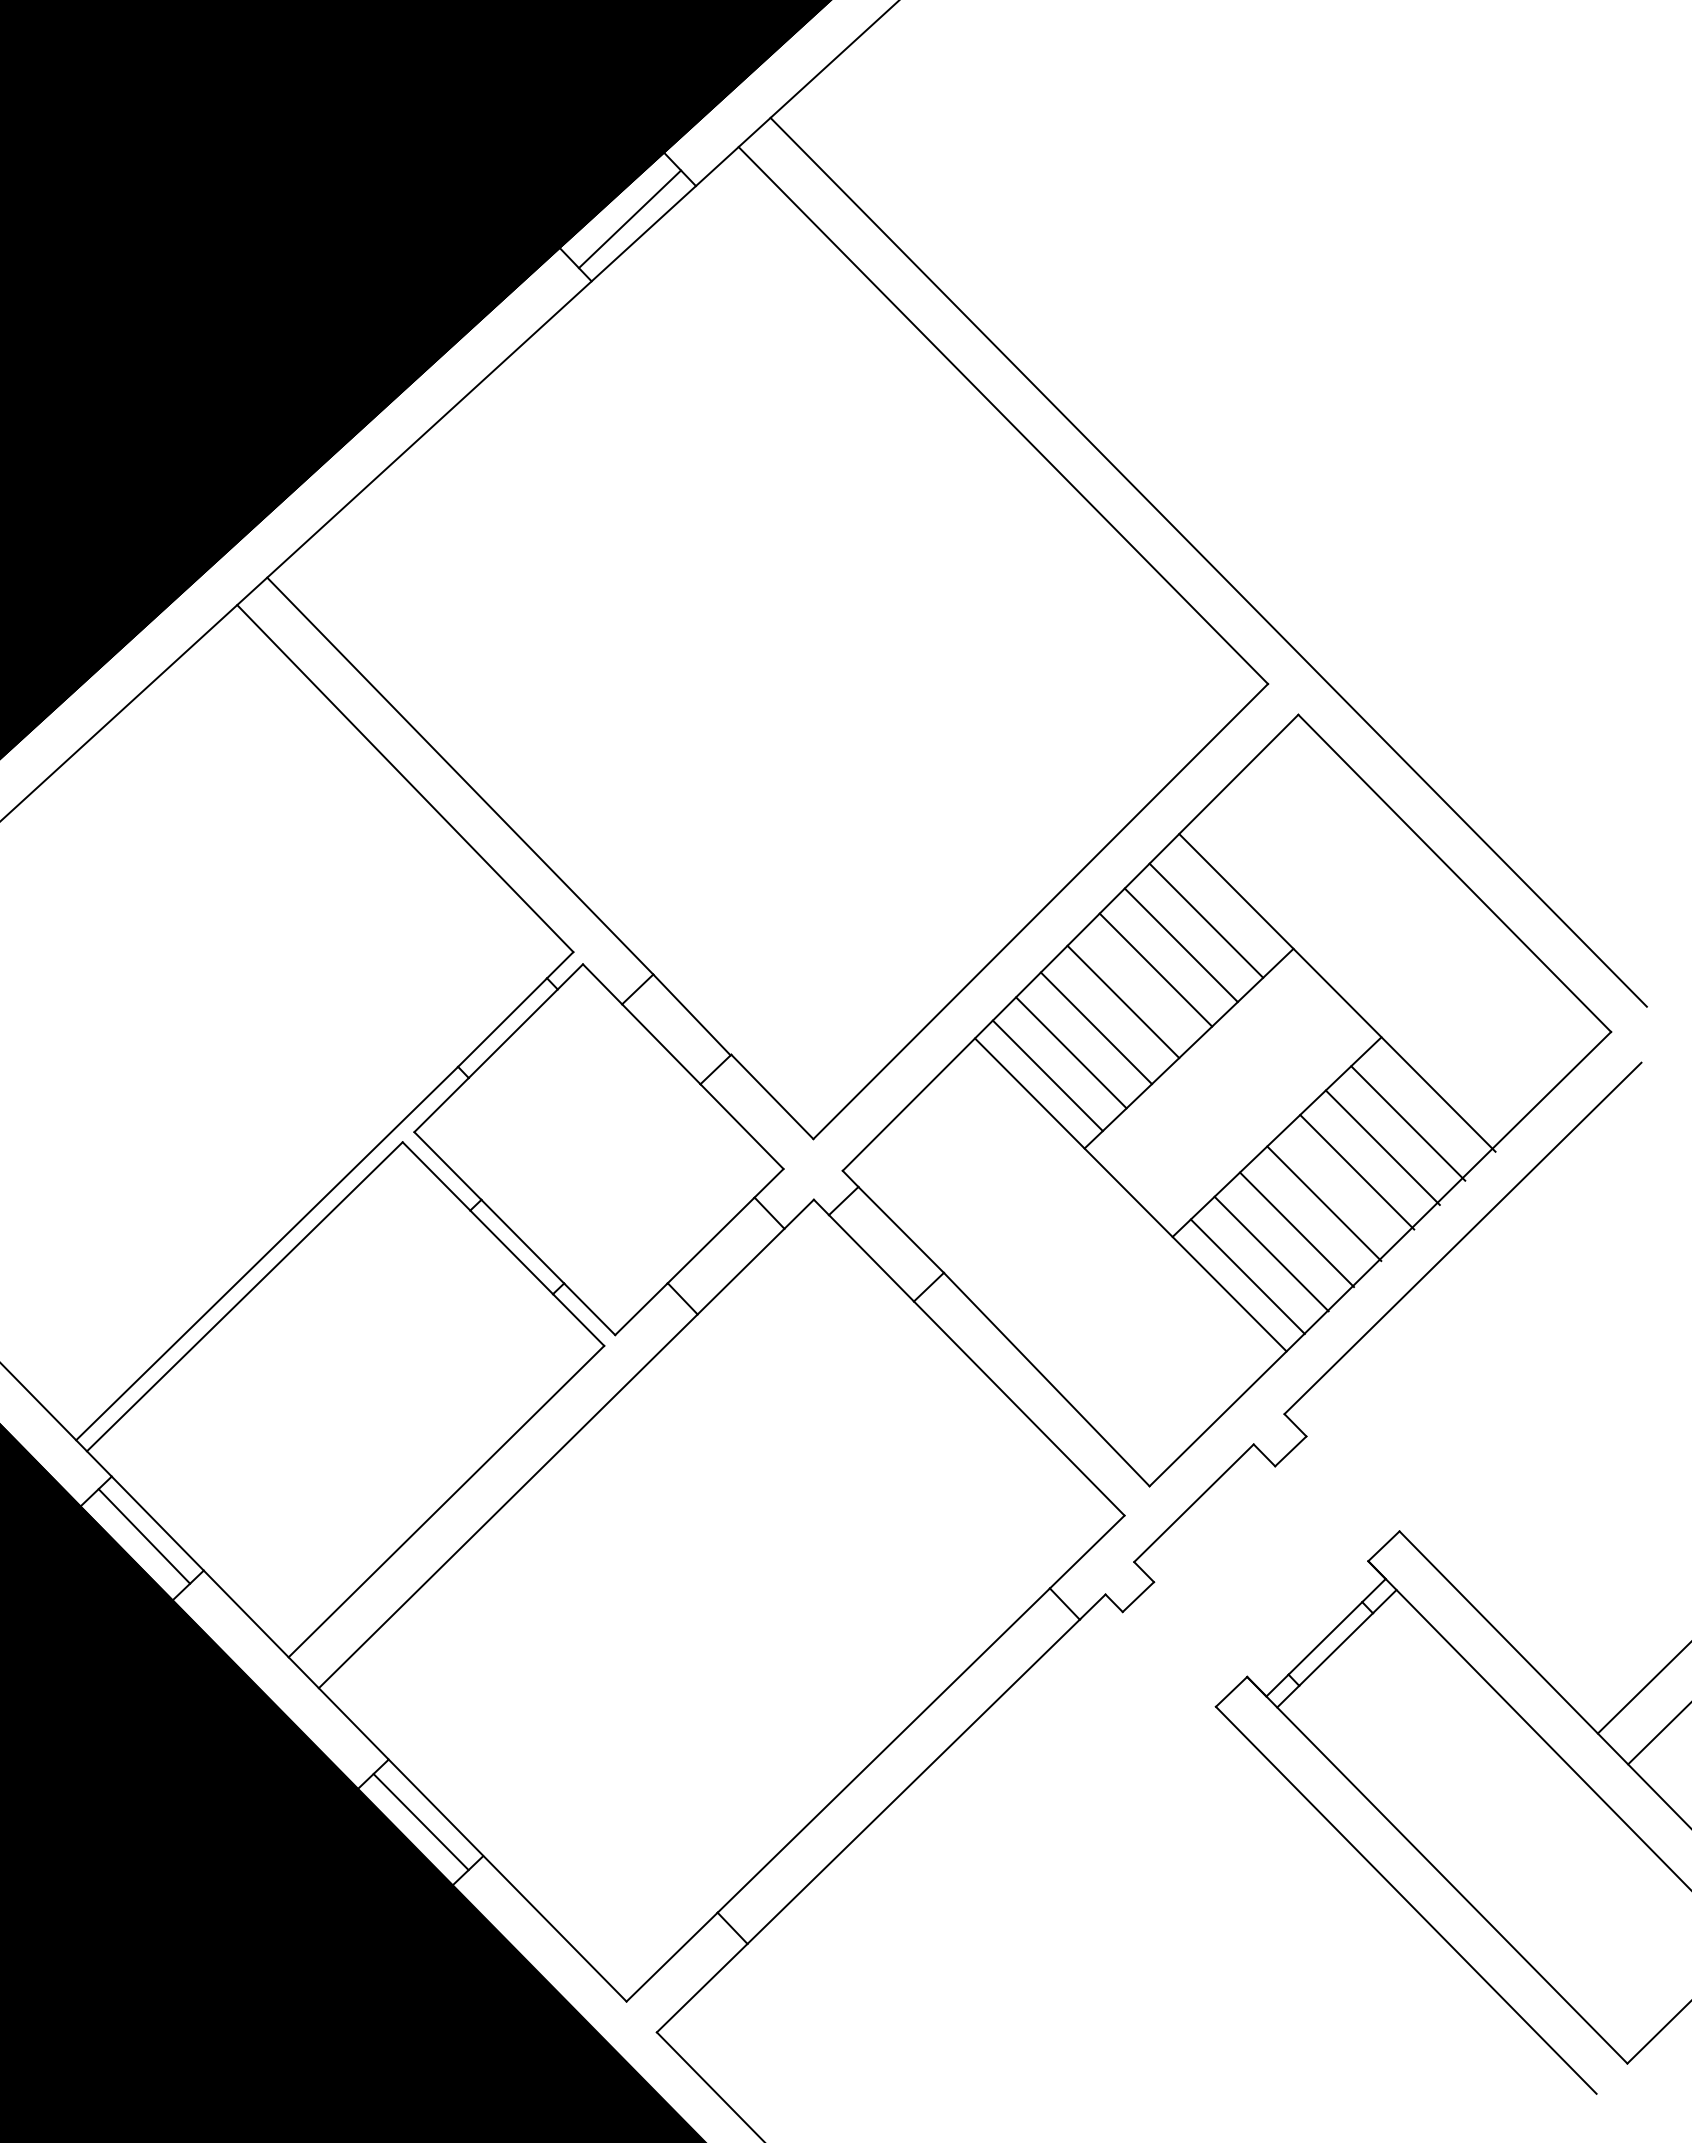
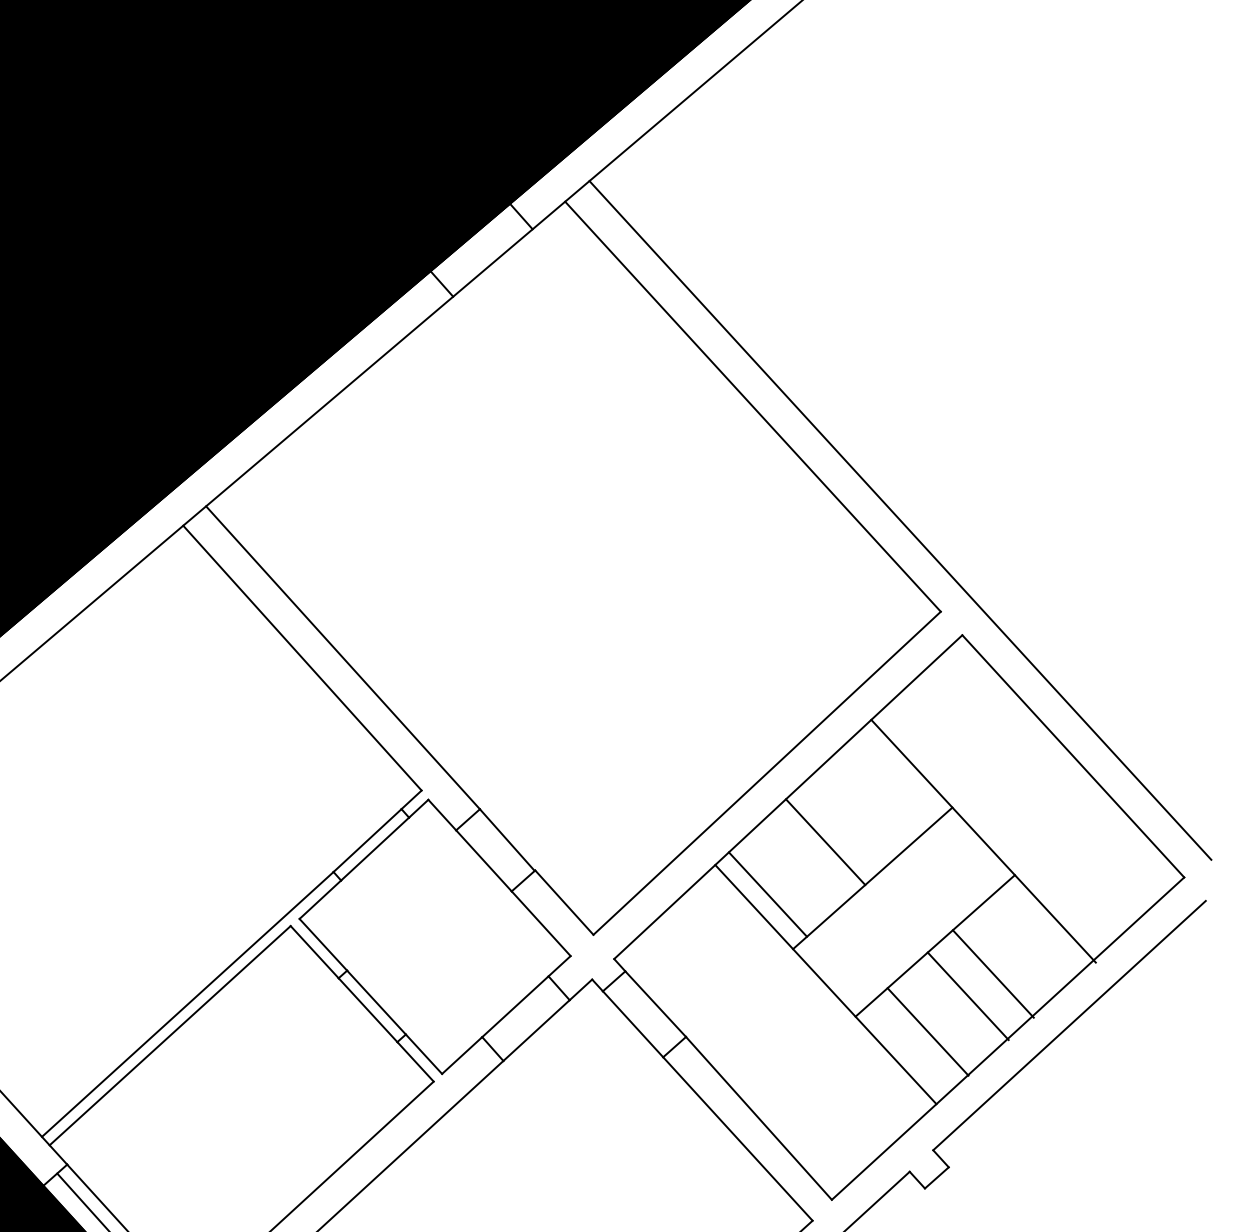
line: (629, 219) -> (482, 252), removed
line: (1206, 920) -> (889, 784), removed
line: (1180, 945) -> (869, 802), removed
line: (1155, 969) -> (850, 819), removed
line: (1095, 1028) -> (804, 860), removed
line: (1071, 1052) -> (786, 878), removed
line: (1408, 1123) -> (1032, 939), removed
line: (1382, 1147) -> (1012, 956), removed
line: (1297, 1229) -> (947, 1014), removed
line: (1247, 1276) -> (909, 1047), removed

